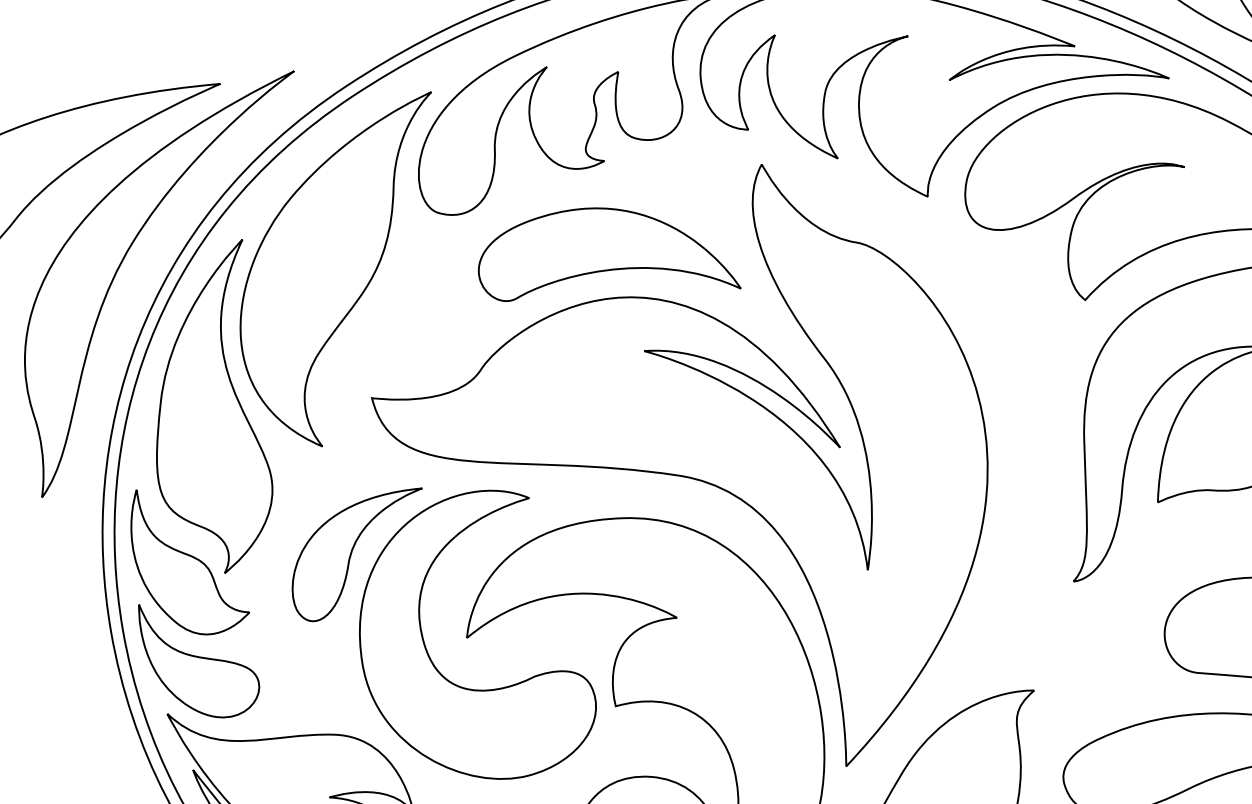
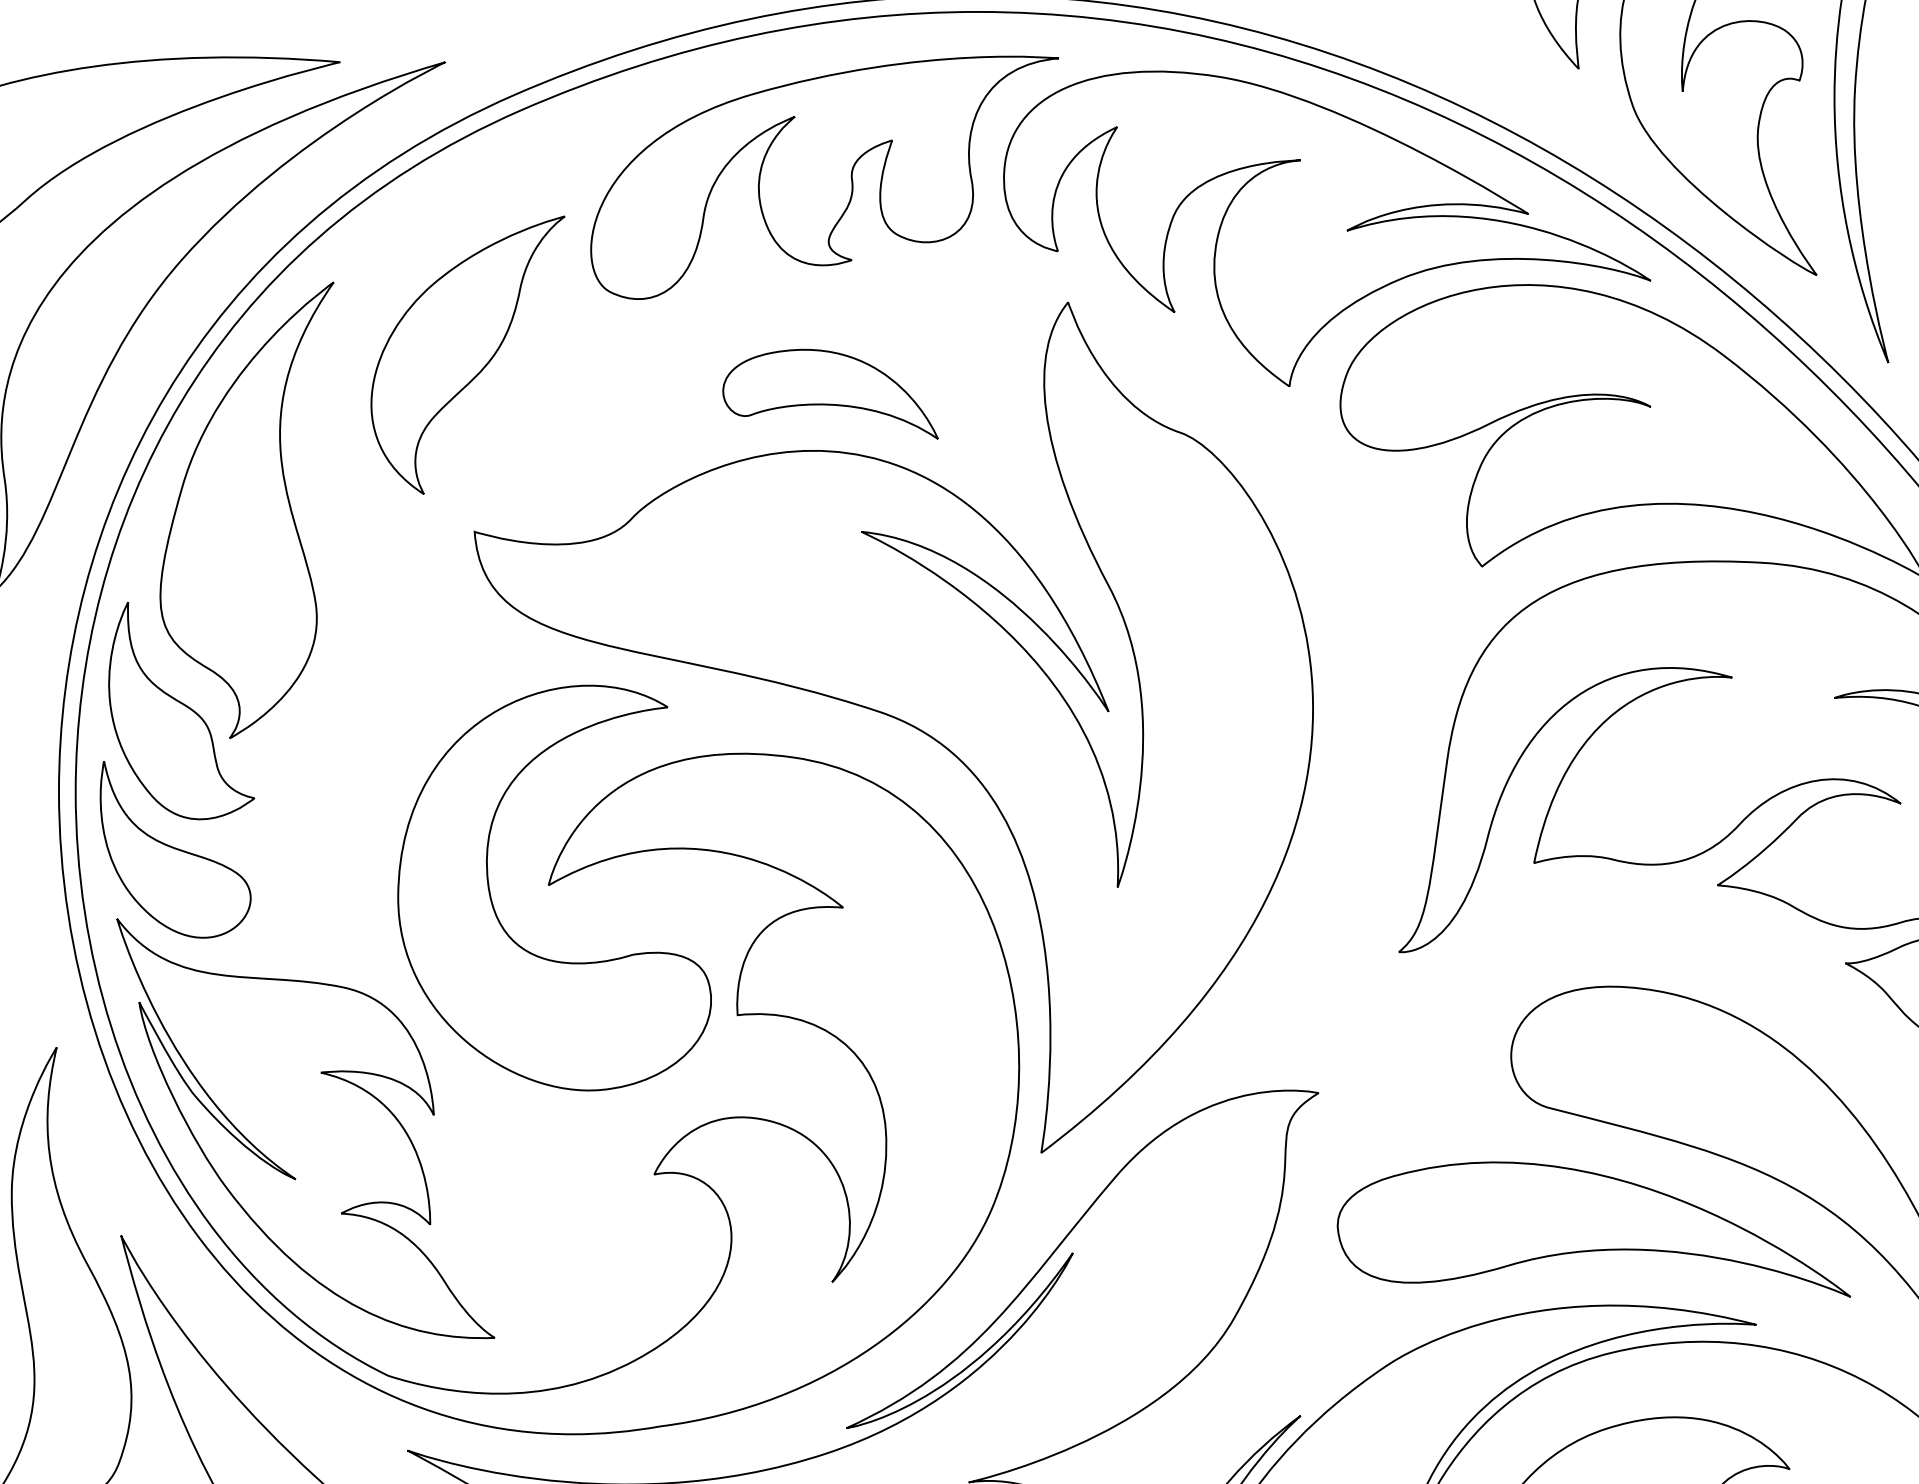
part: (605, 258) -> (830, 394), size x0.6
part: (345, 274) -> (467, 355), size x0.6
part: (351, 554) -> (409, 742), removed

